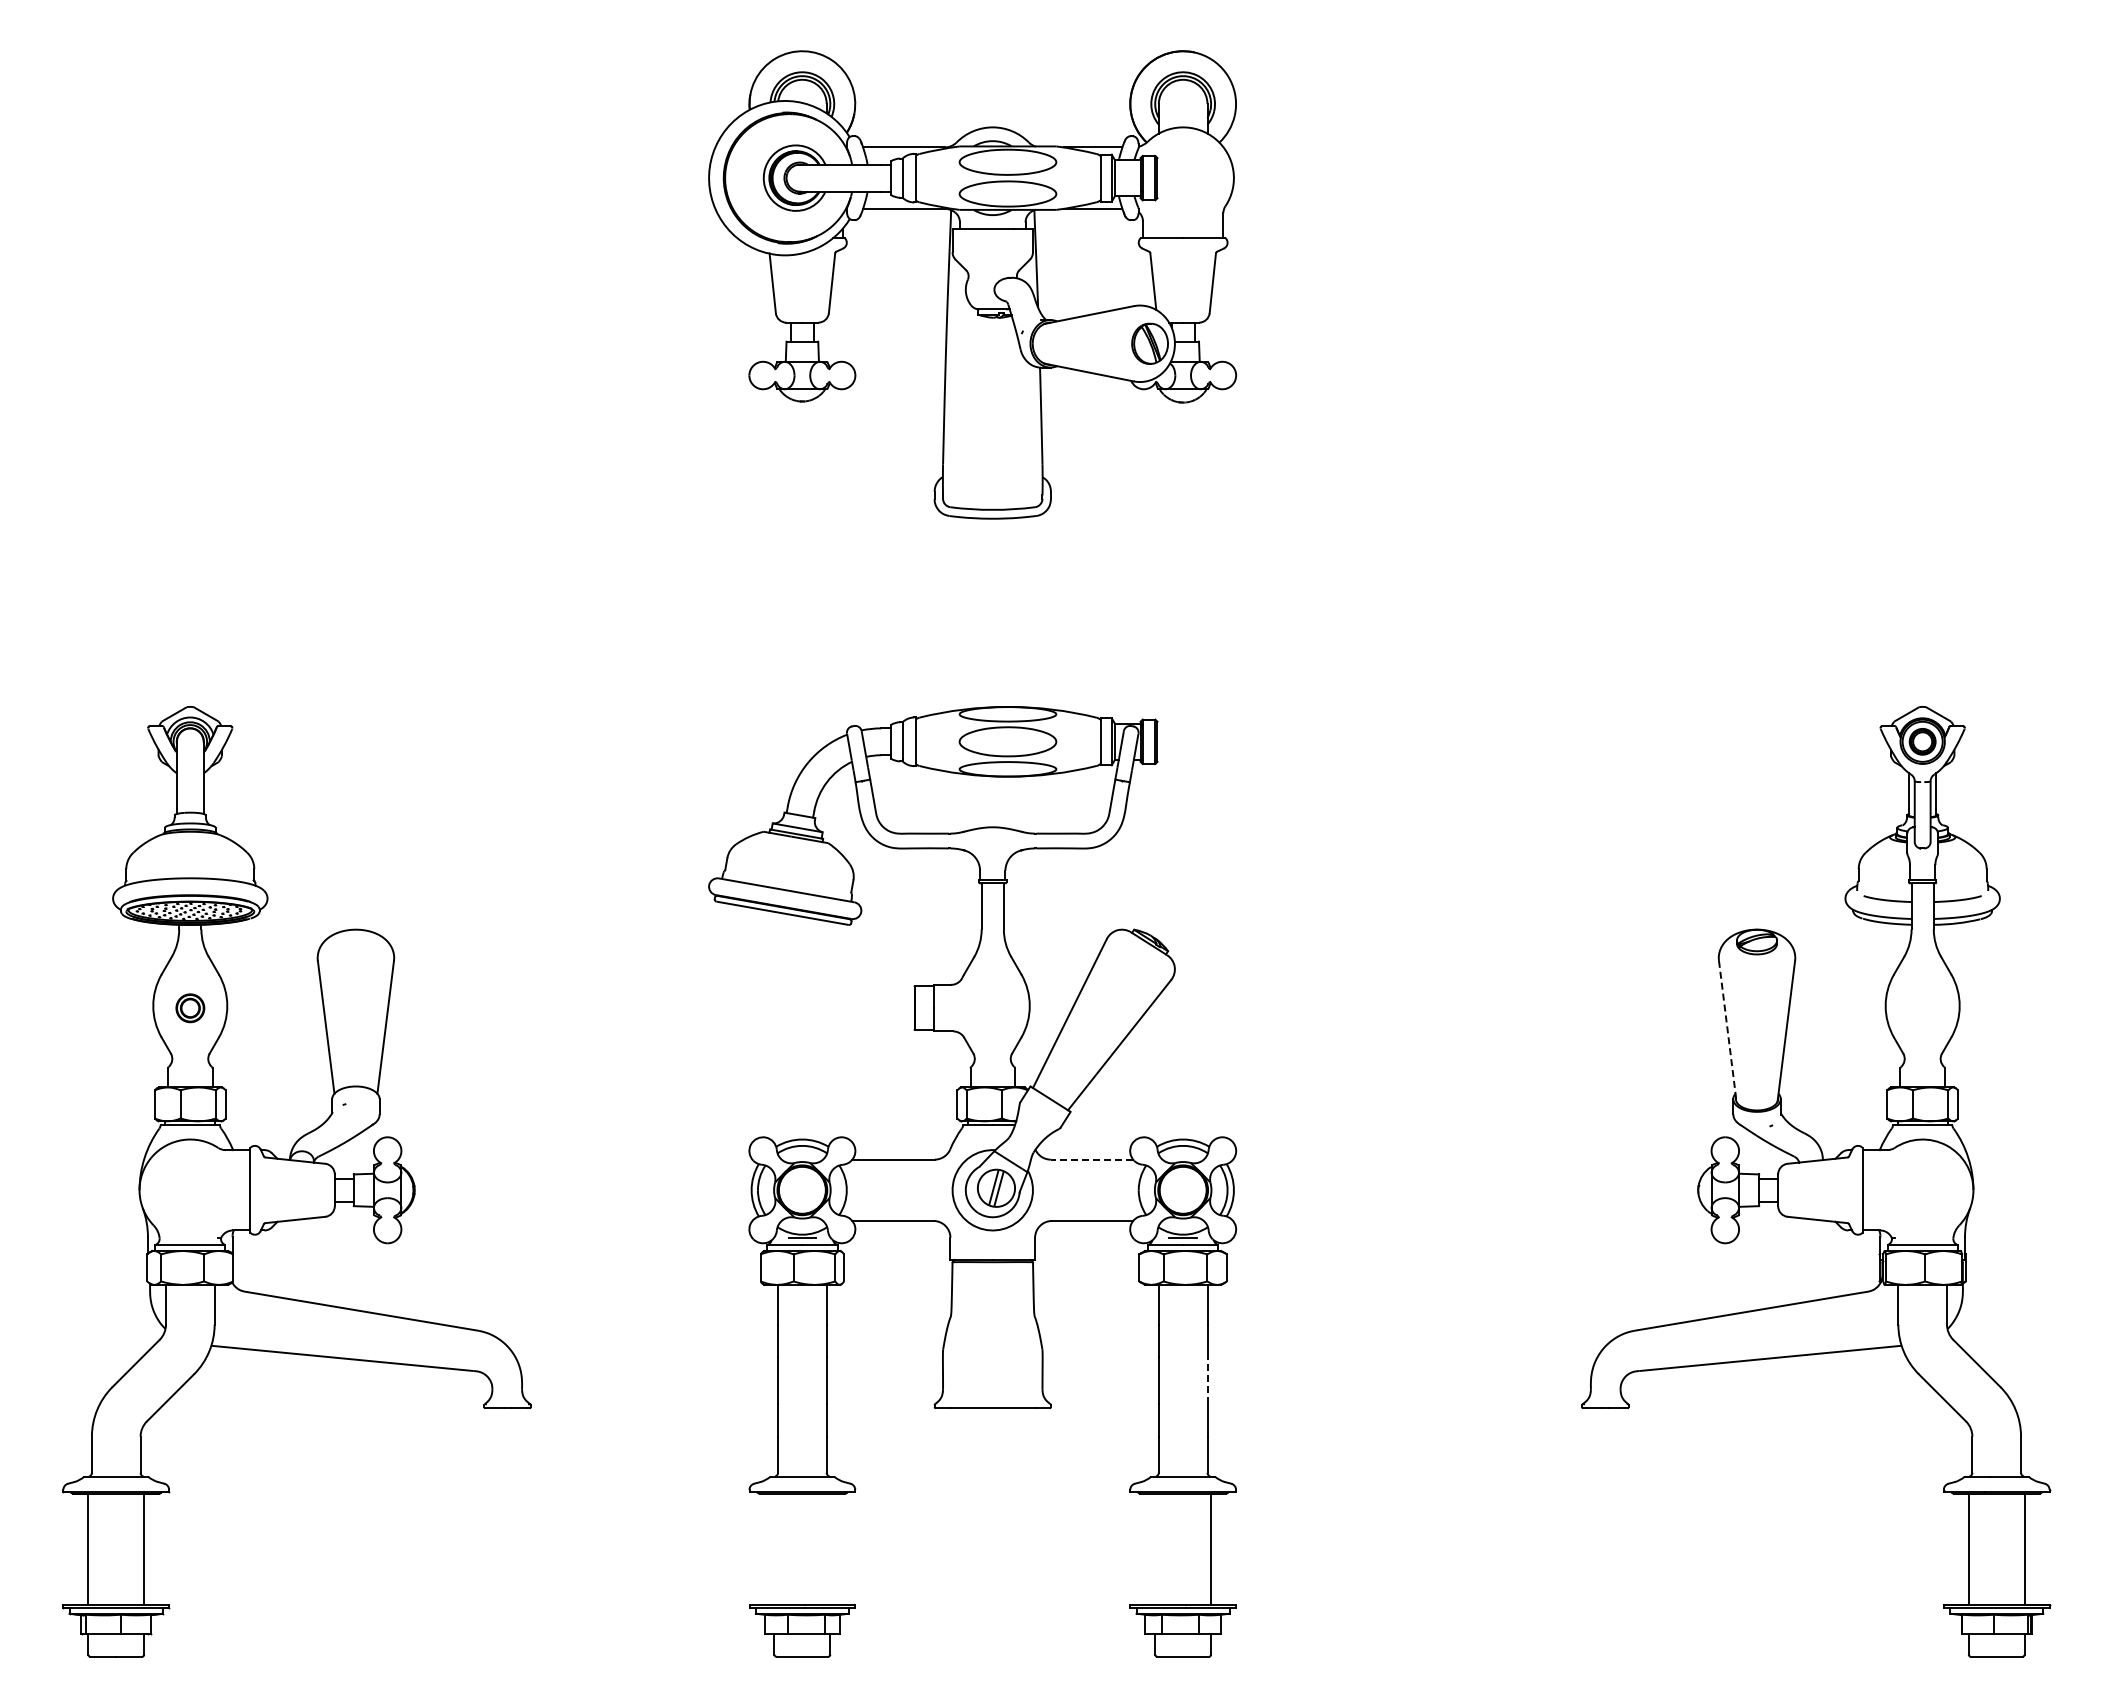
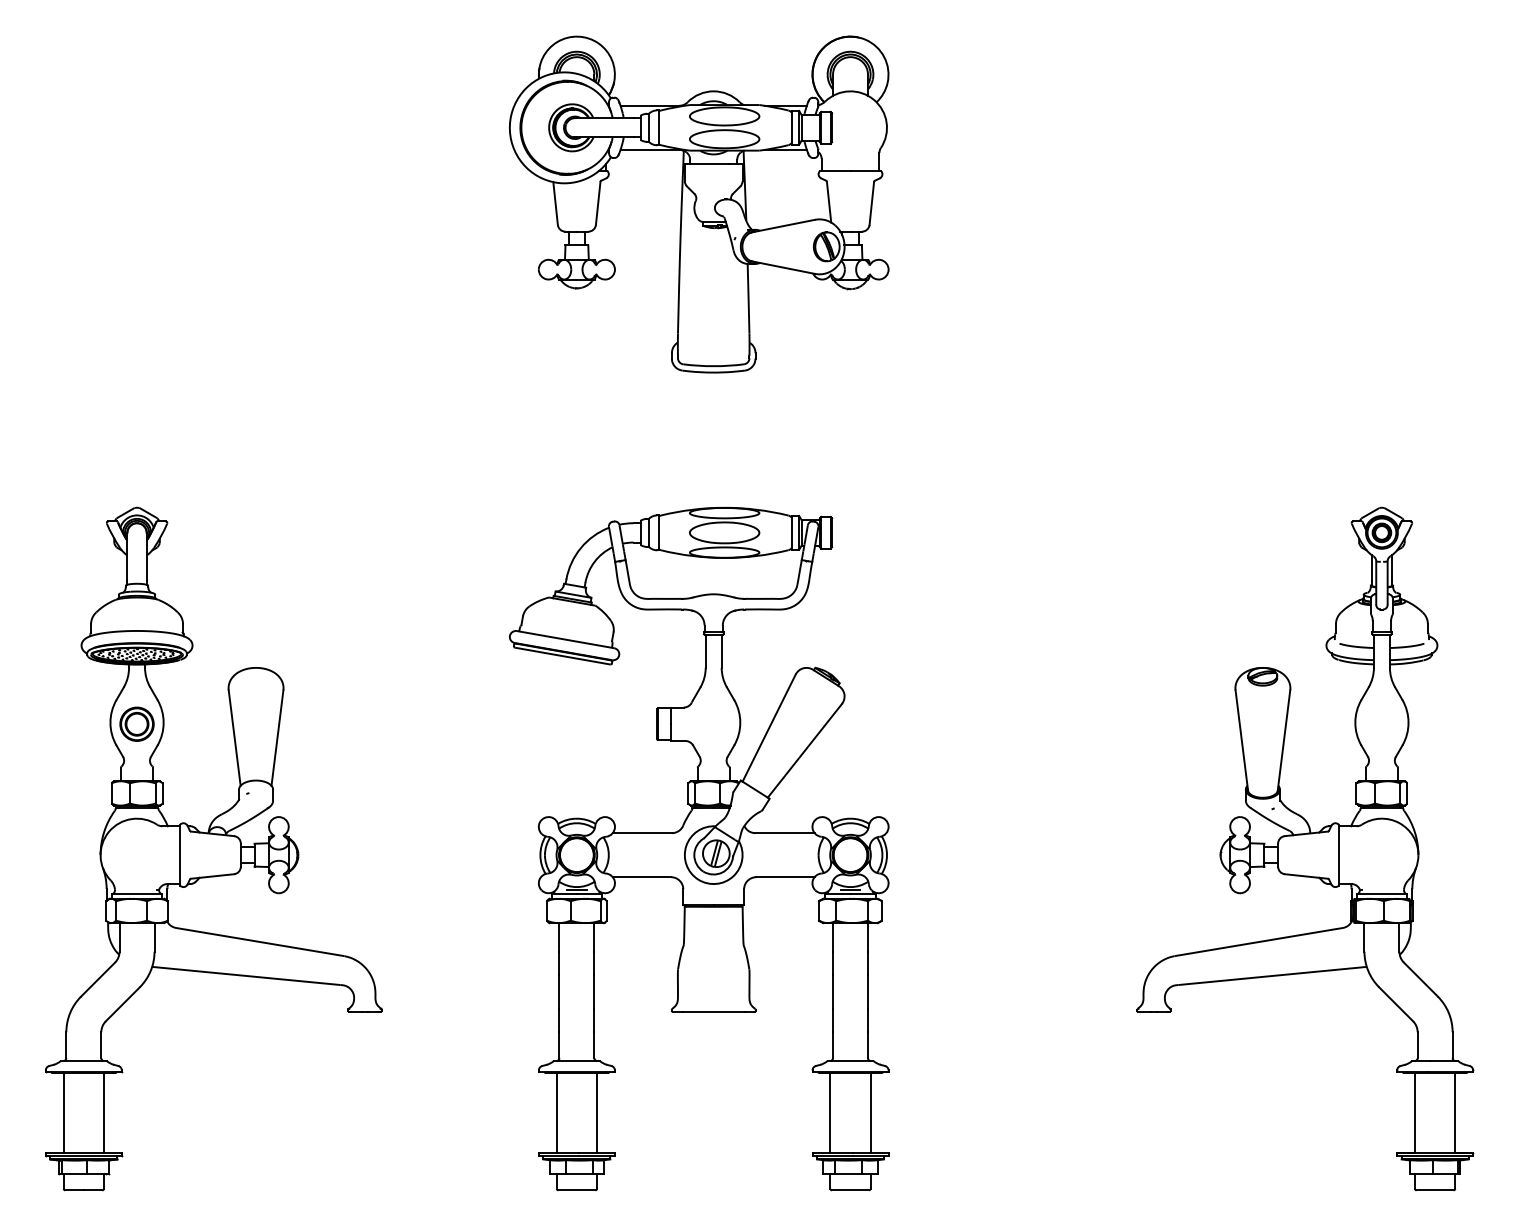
part: (190, 1008) -> (137, 724), size x1.67
line: (1727, 1031) -> (1241, 741), dashed -> solid
line: (1091, 1159) -> (784, 833), dashed -> solid
line: (1207, 1380) -> (868, 991), dashed -> solid
line: (774, 1548) -> (556, 1112), added
line: (830, 1548) -> (597, 1112), added
line: (1155, 1548) -> (830, 1112), added

